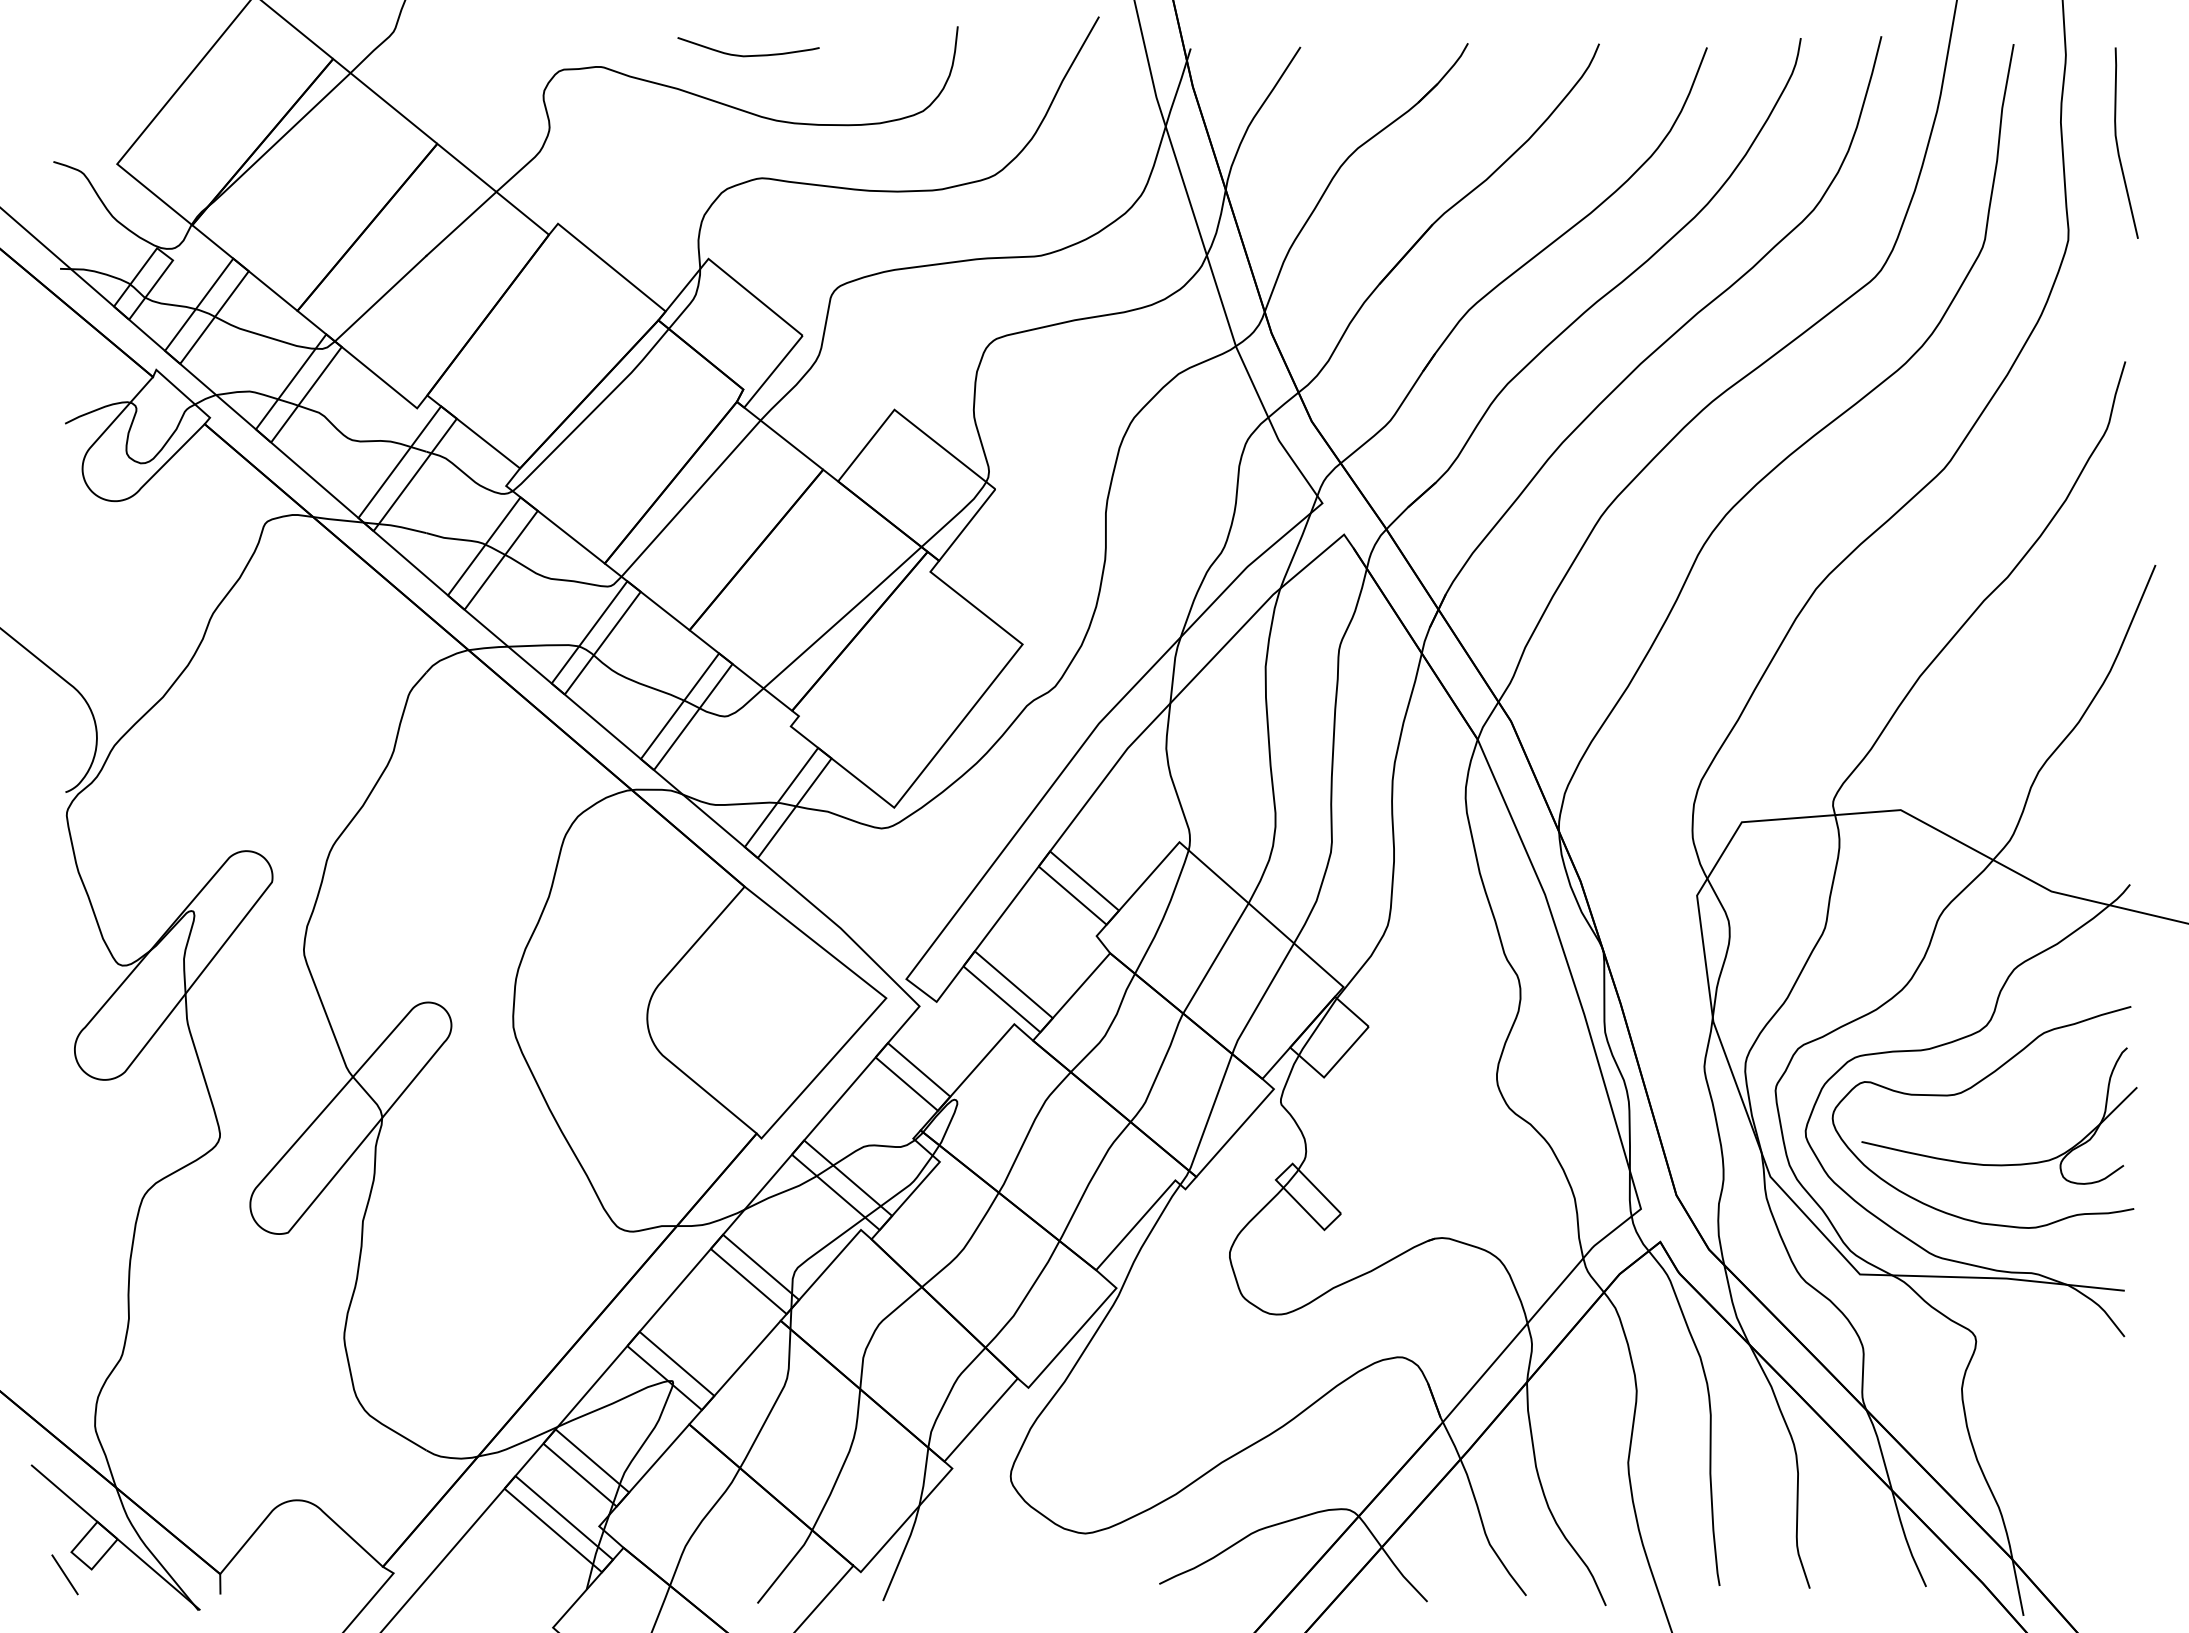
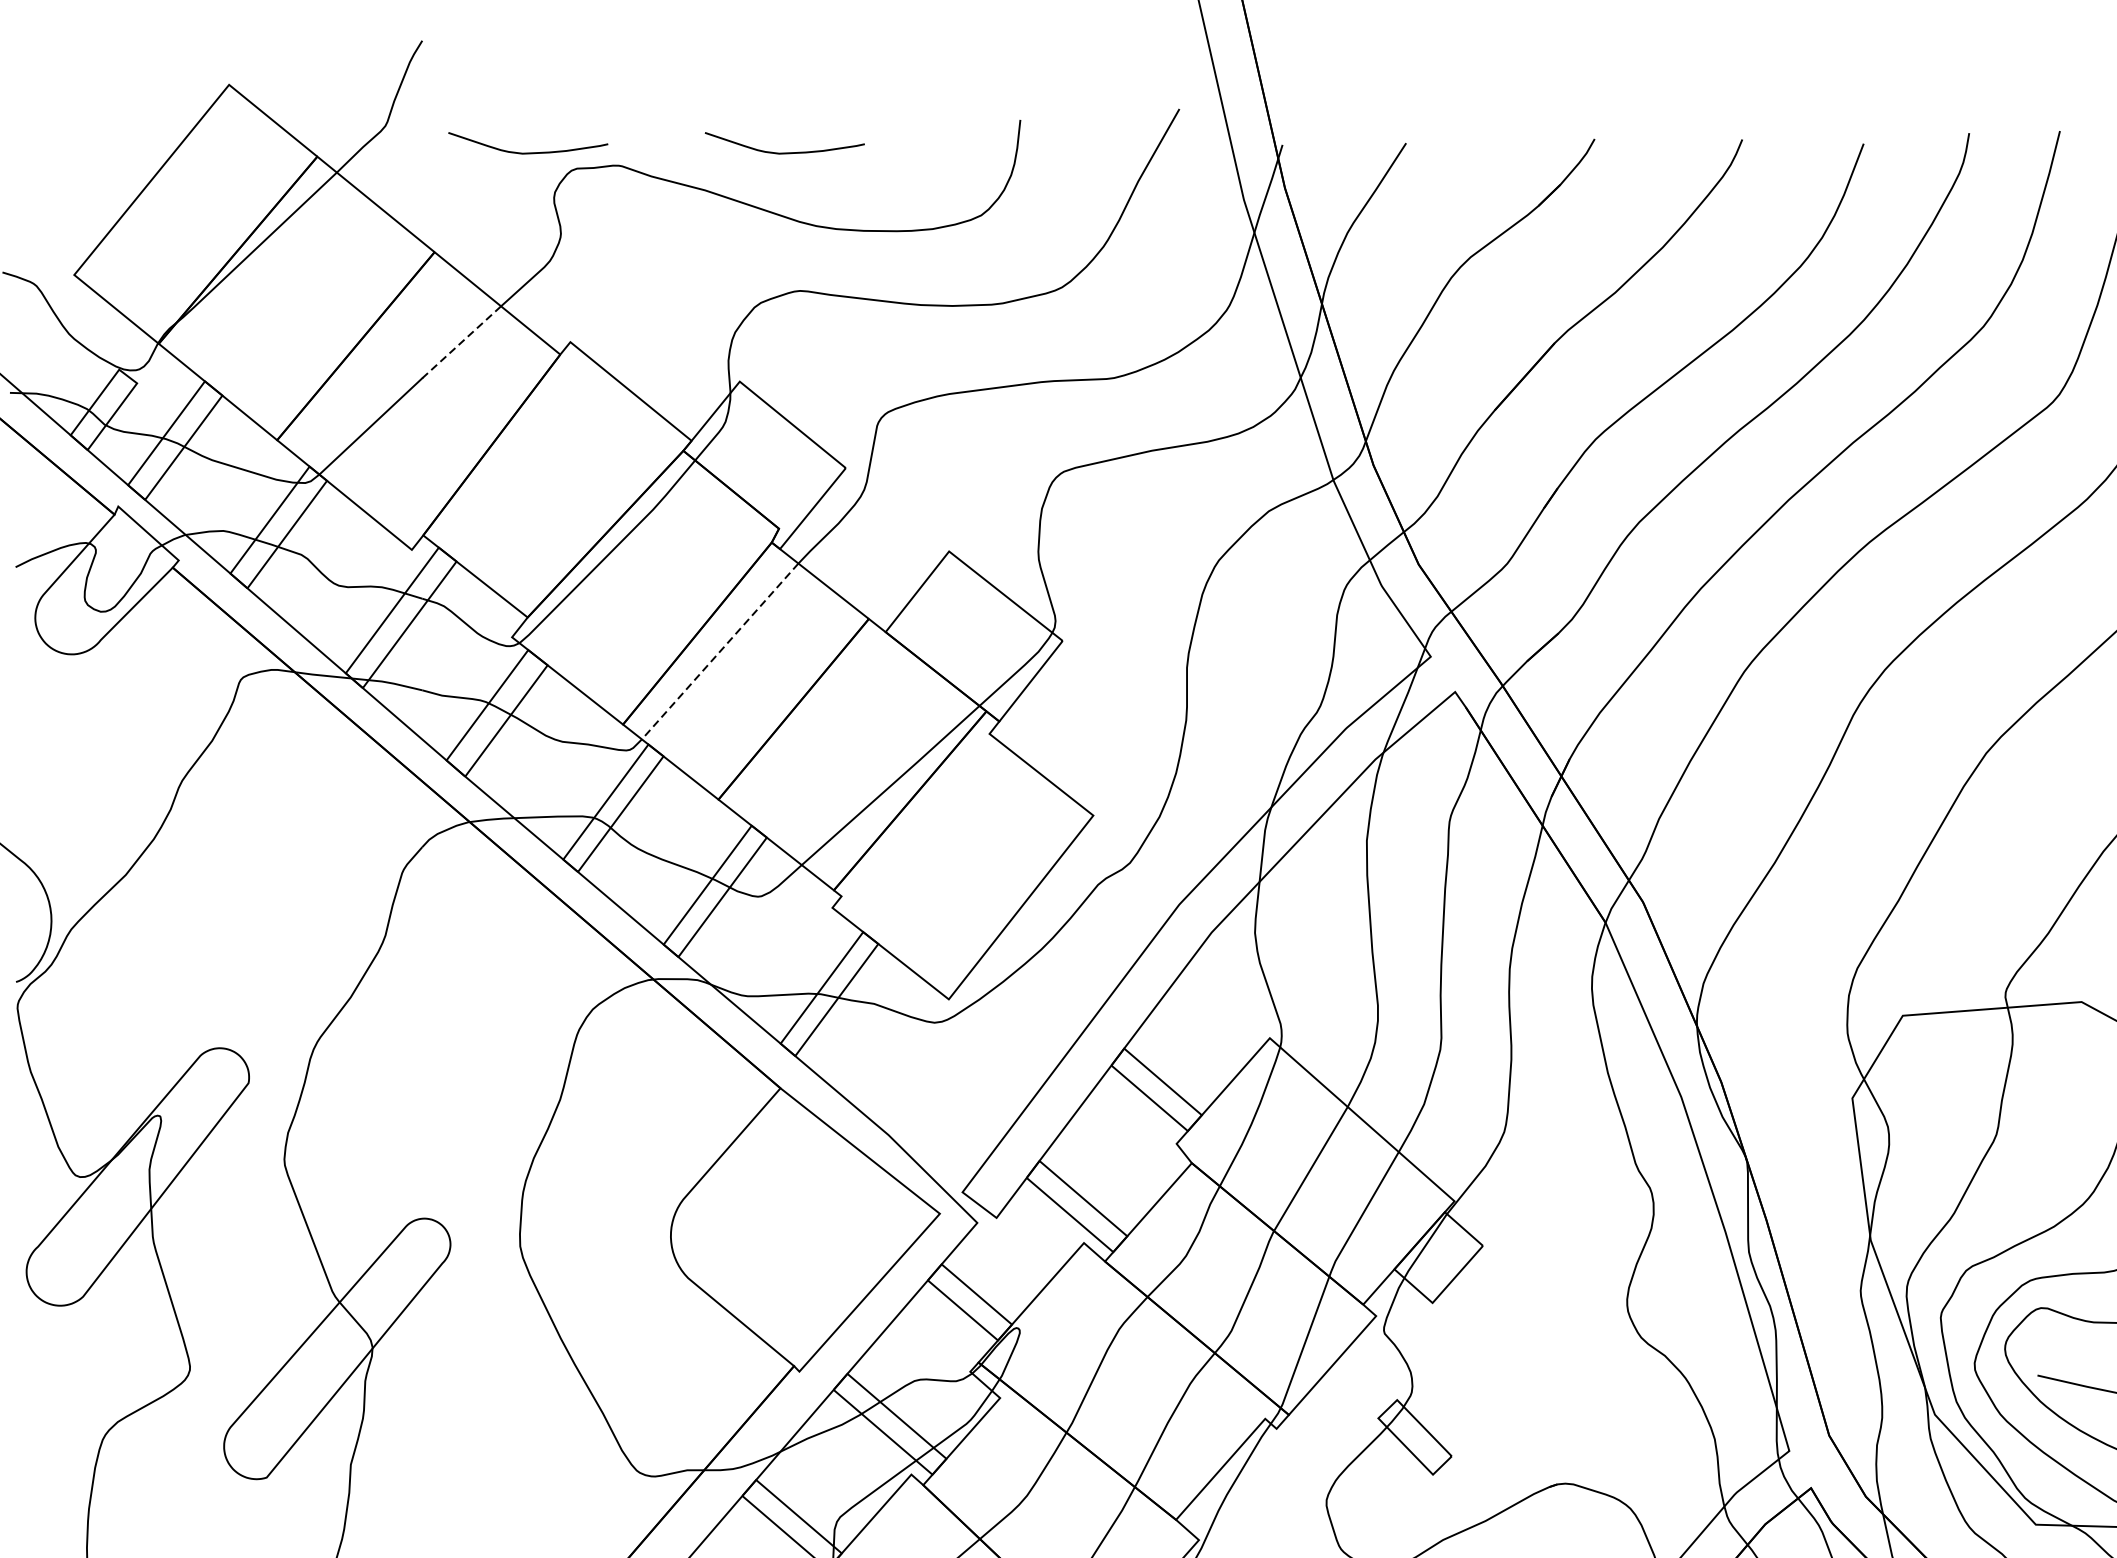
curve: (520, 55) -> (528, 152), added
line: (461, 224) -> (461, 342), solid -> dashed
line: (691, 498) -> (720, 651), solid -> dashed

